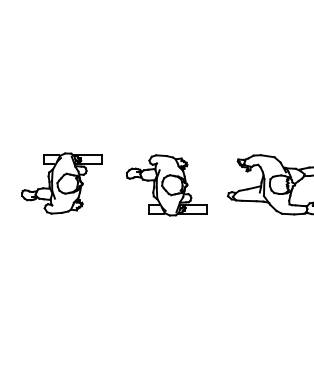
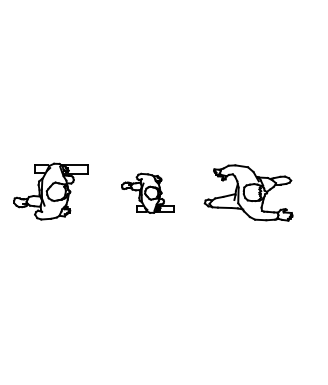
part: (166, 185) -> (147, 193), size x0.7

